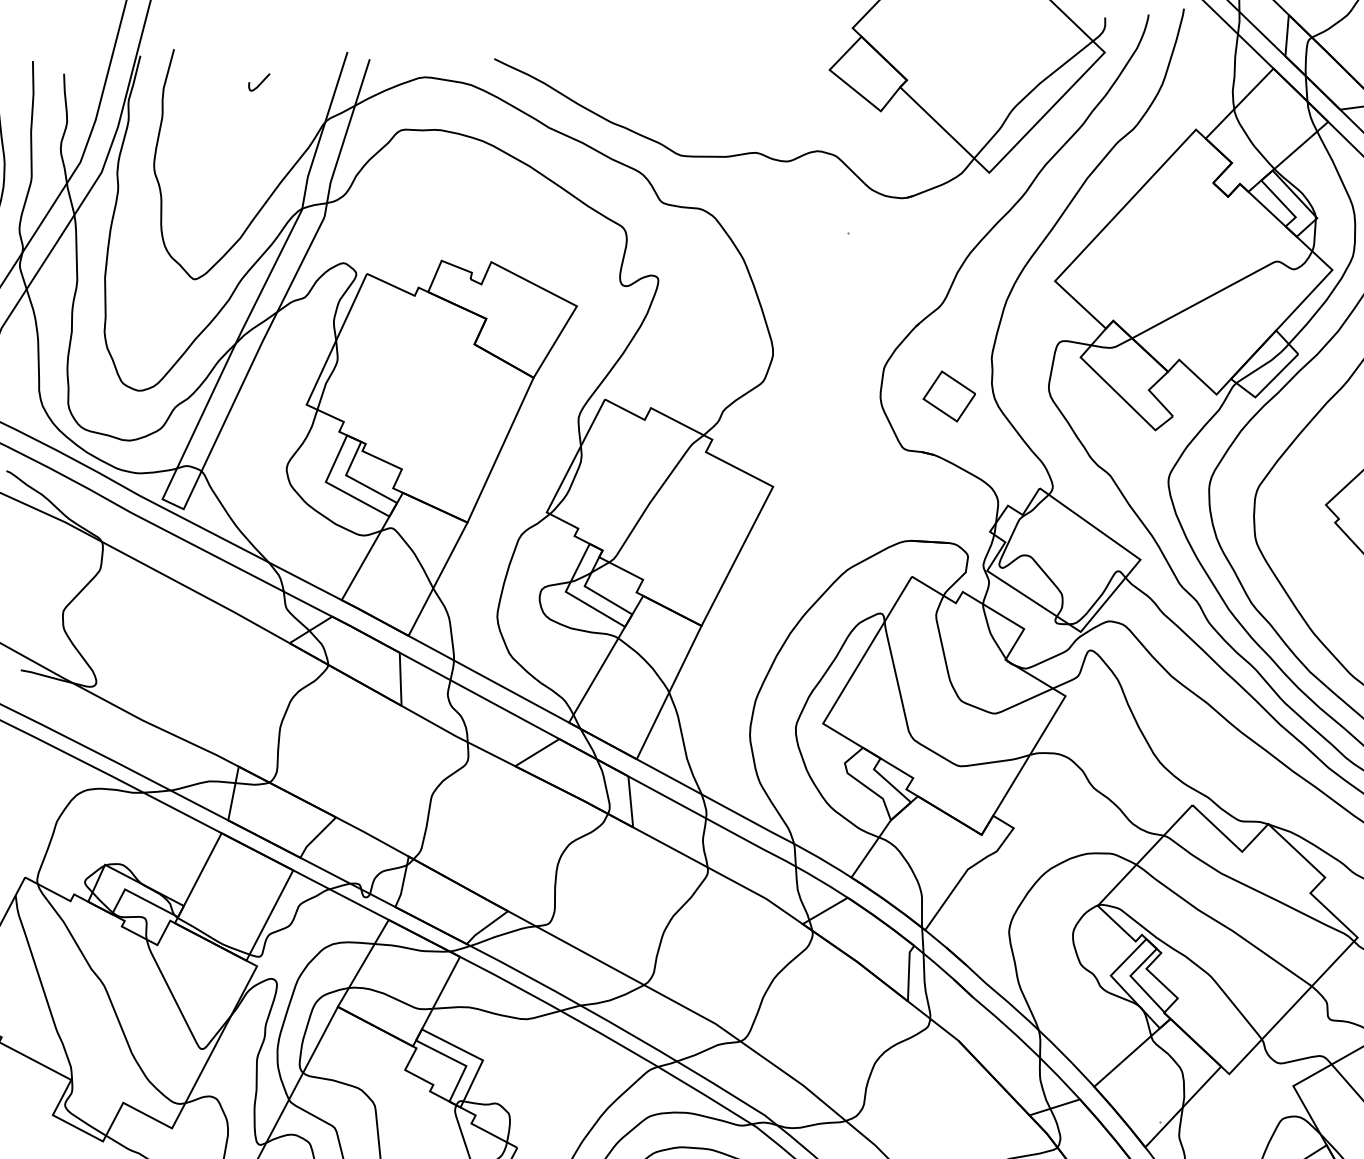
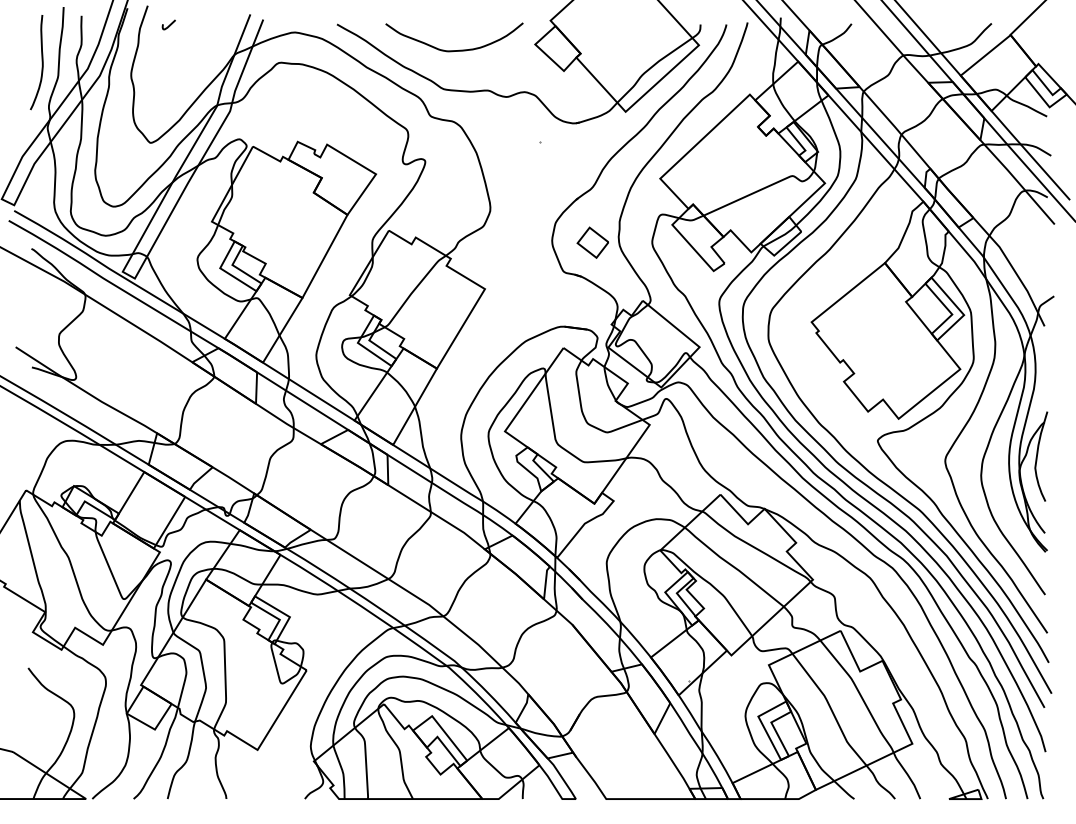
curve: (260, 81) -> (169, 24), moved
curve: (702, 87) -> (459, 49), added

